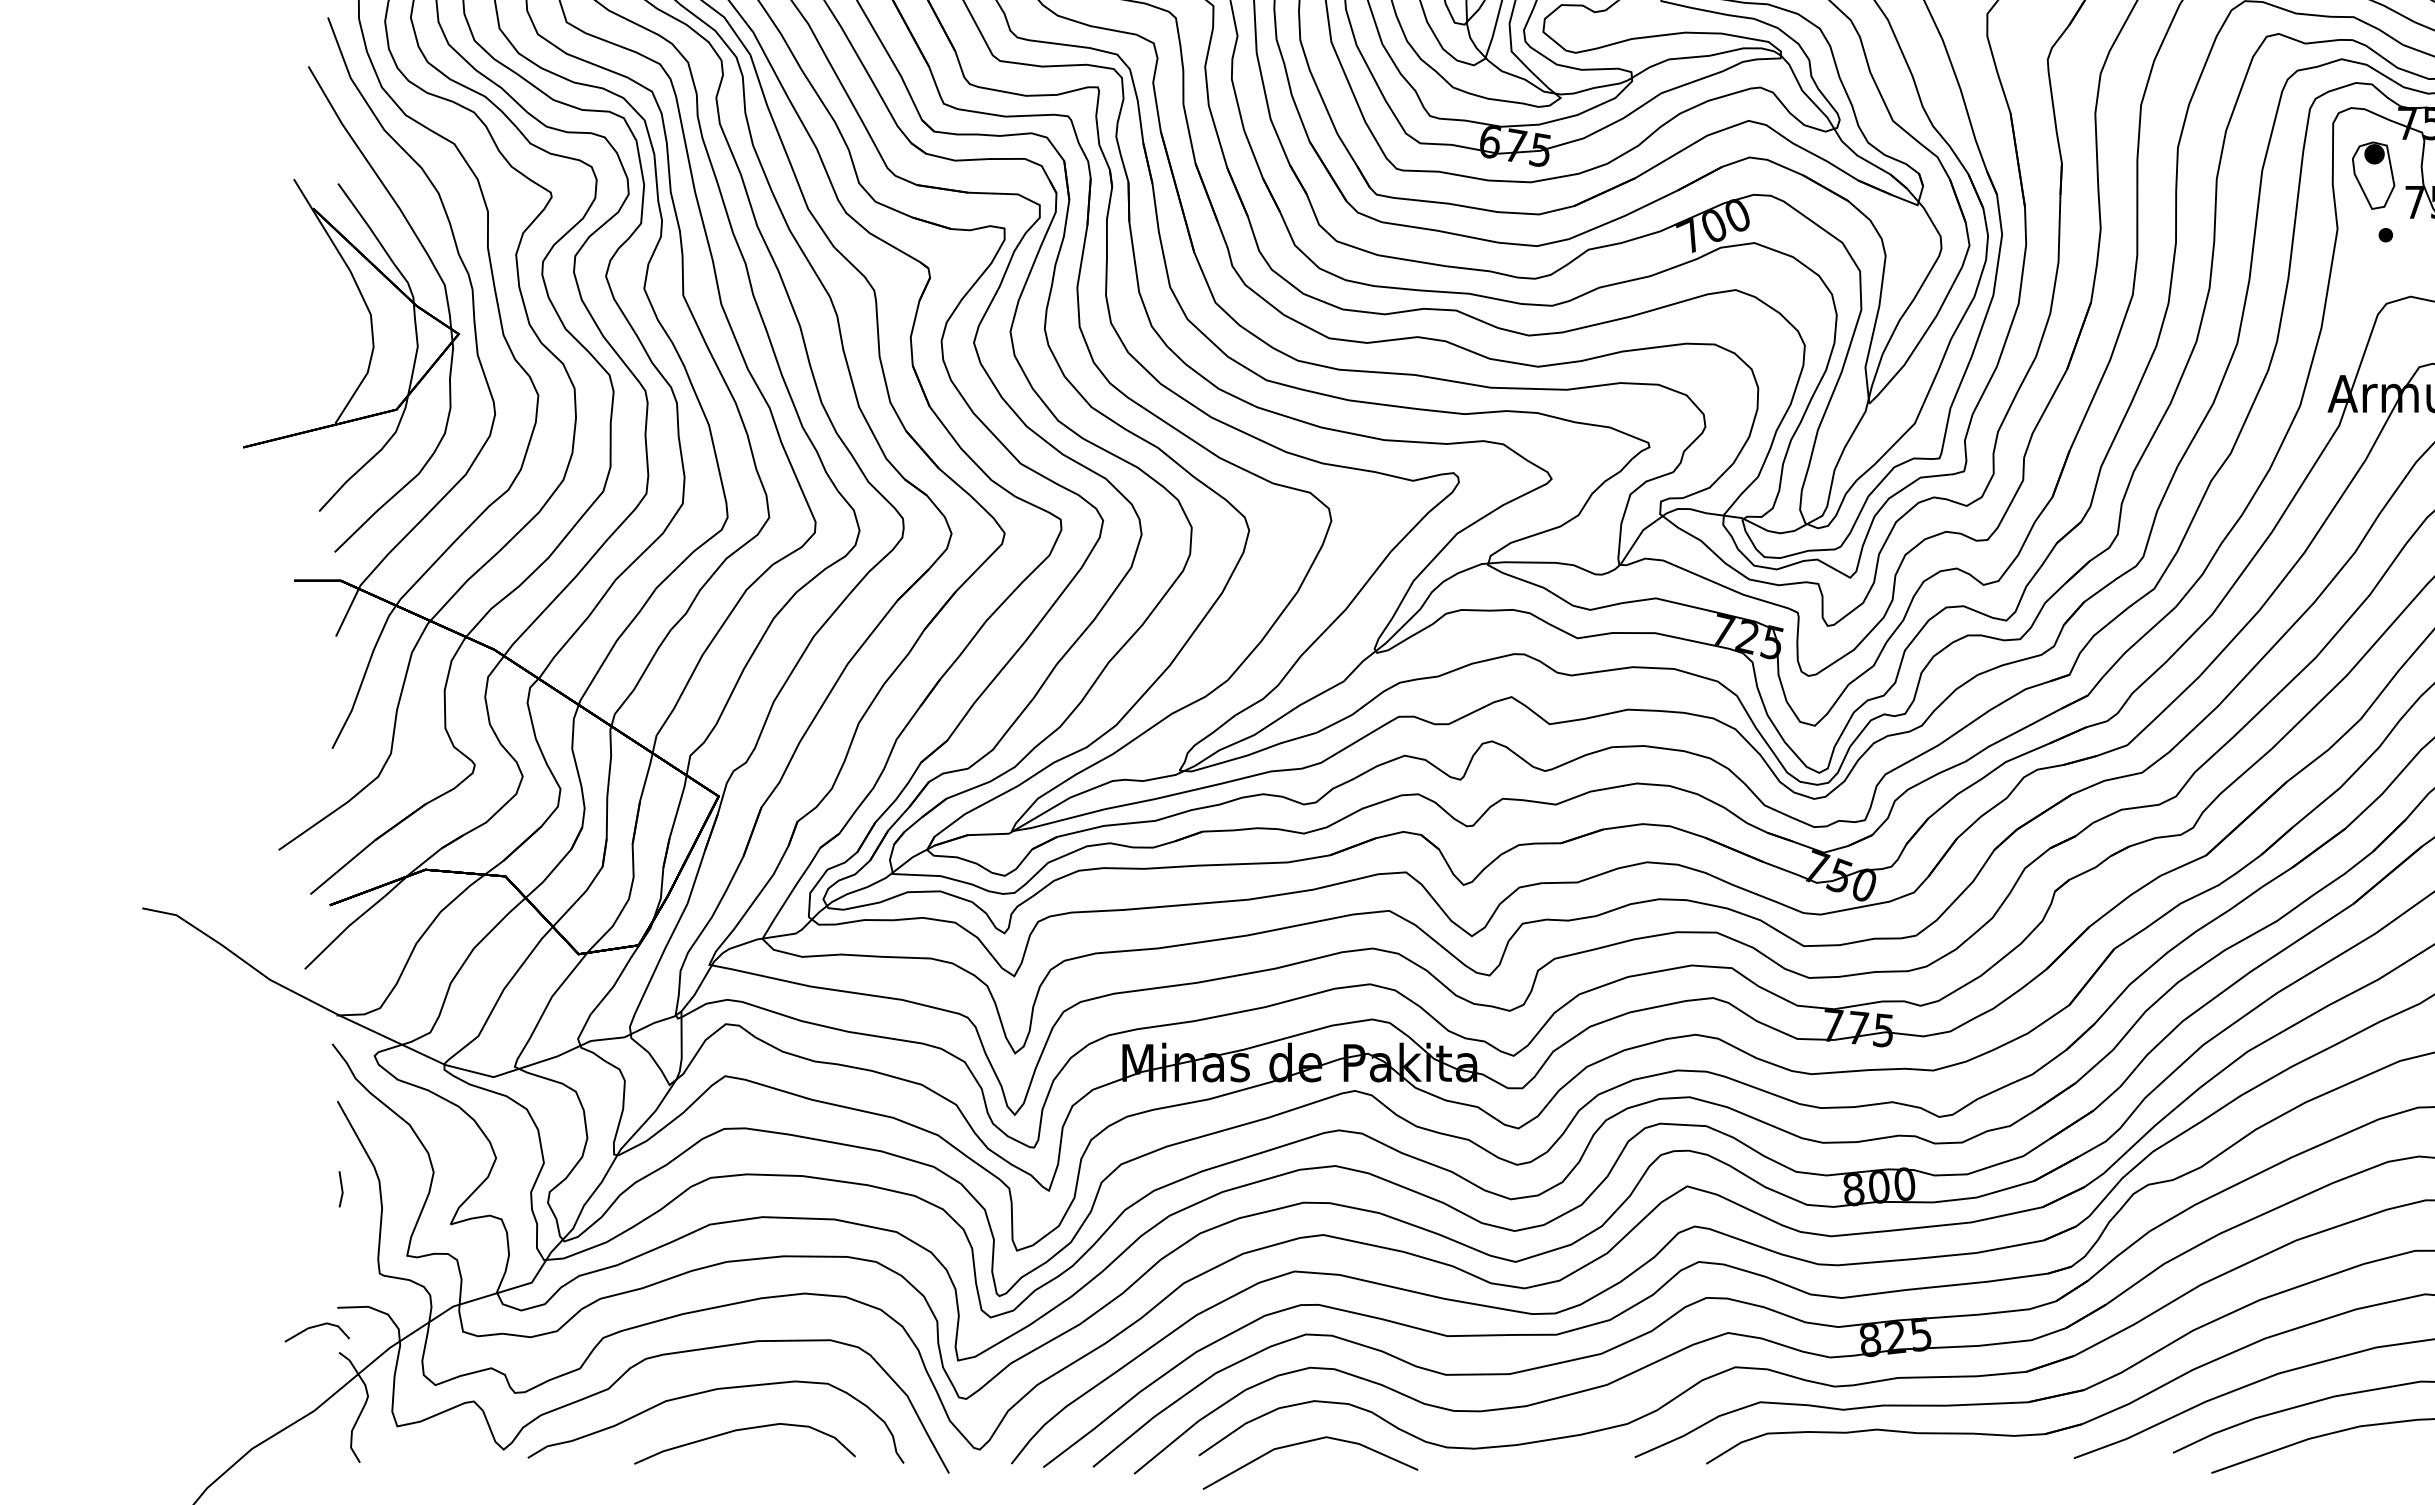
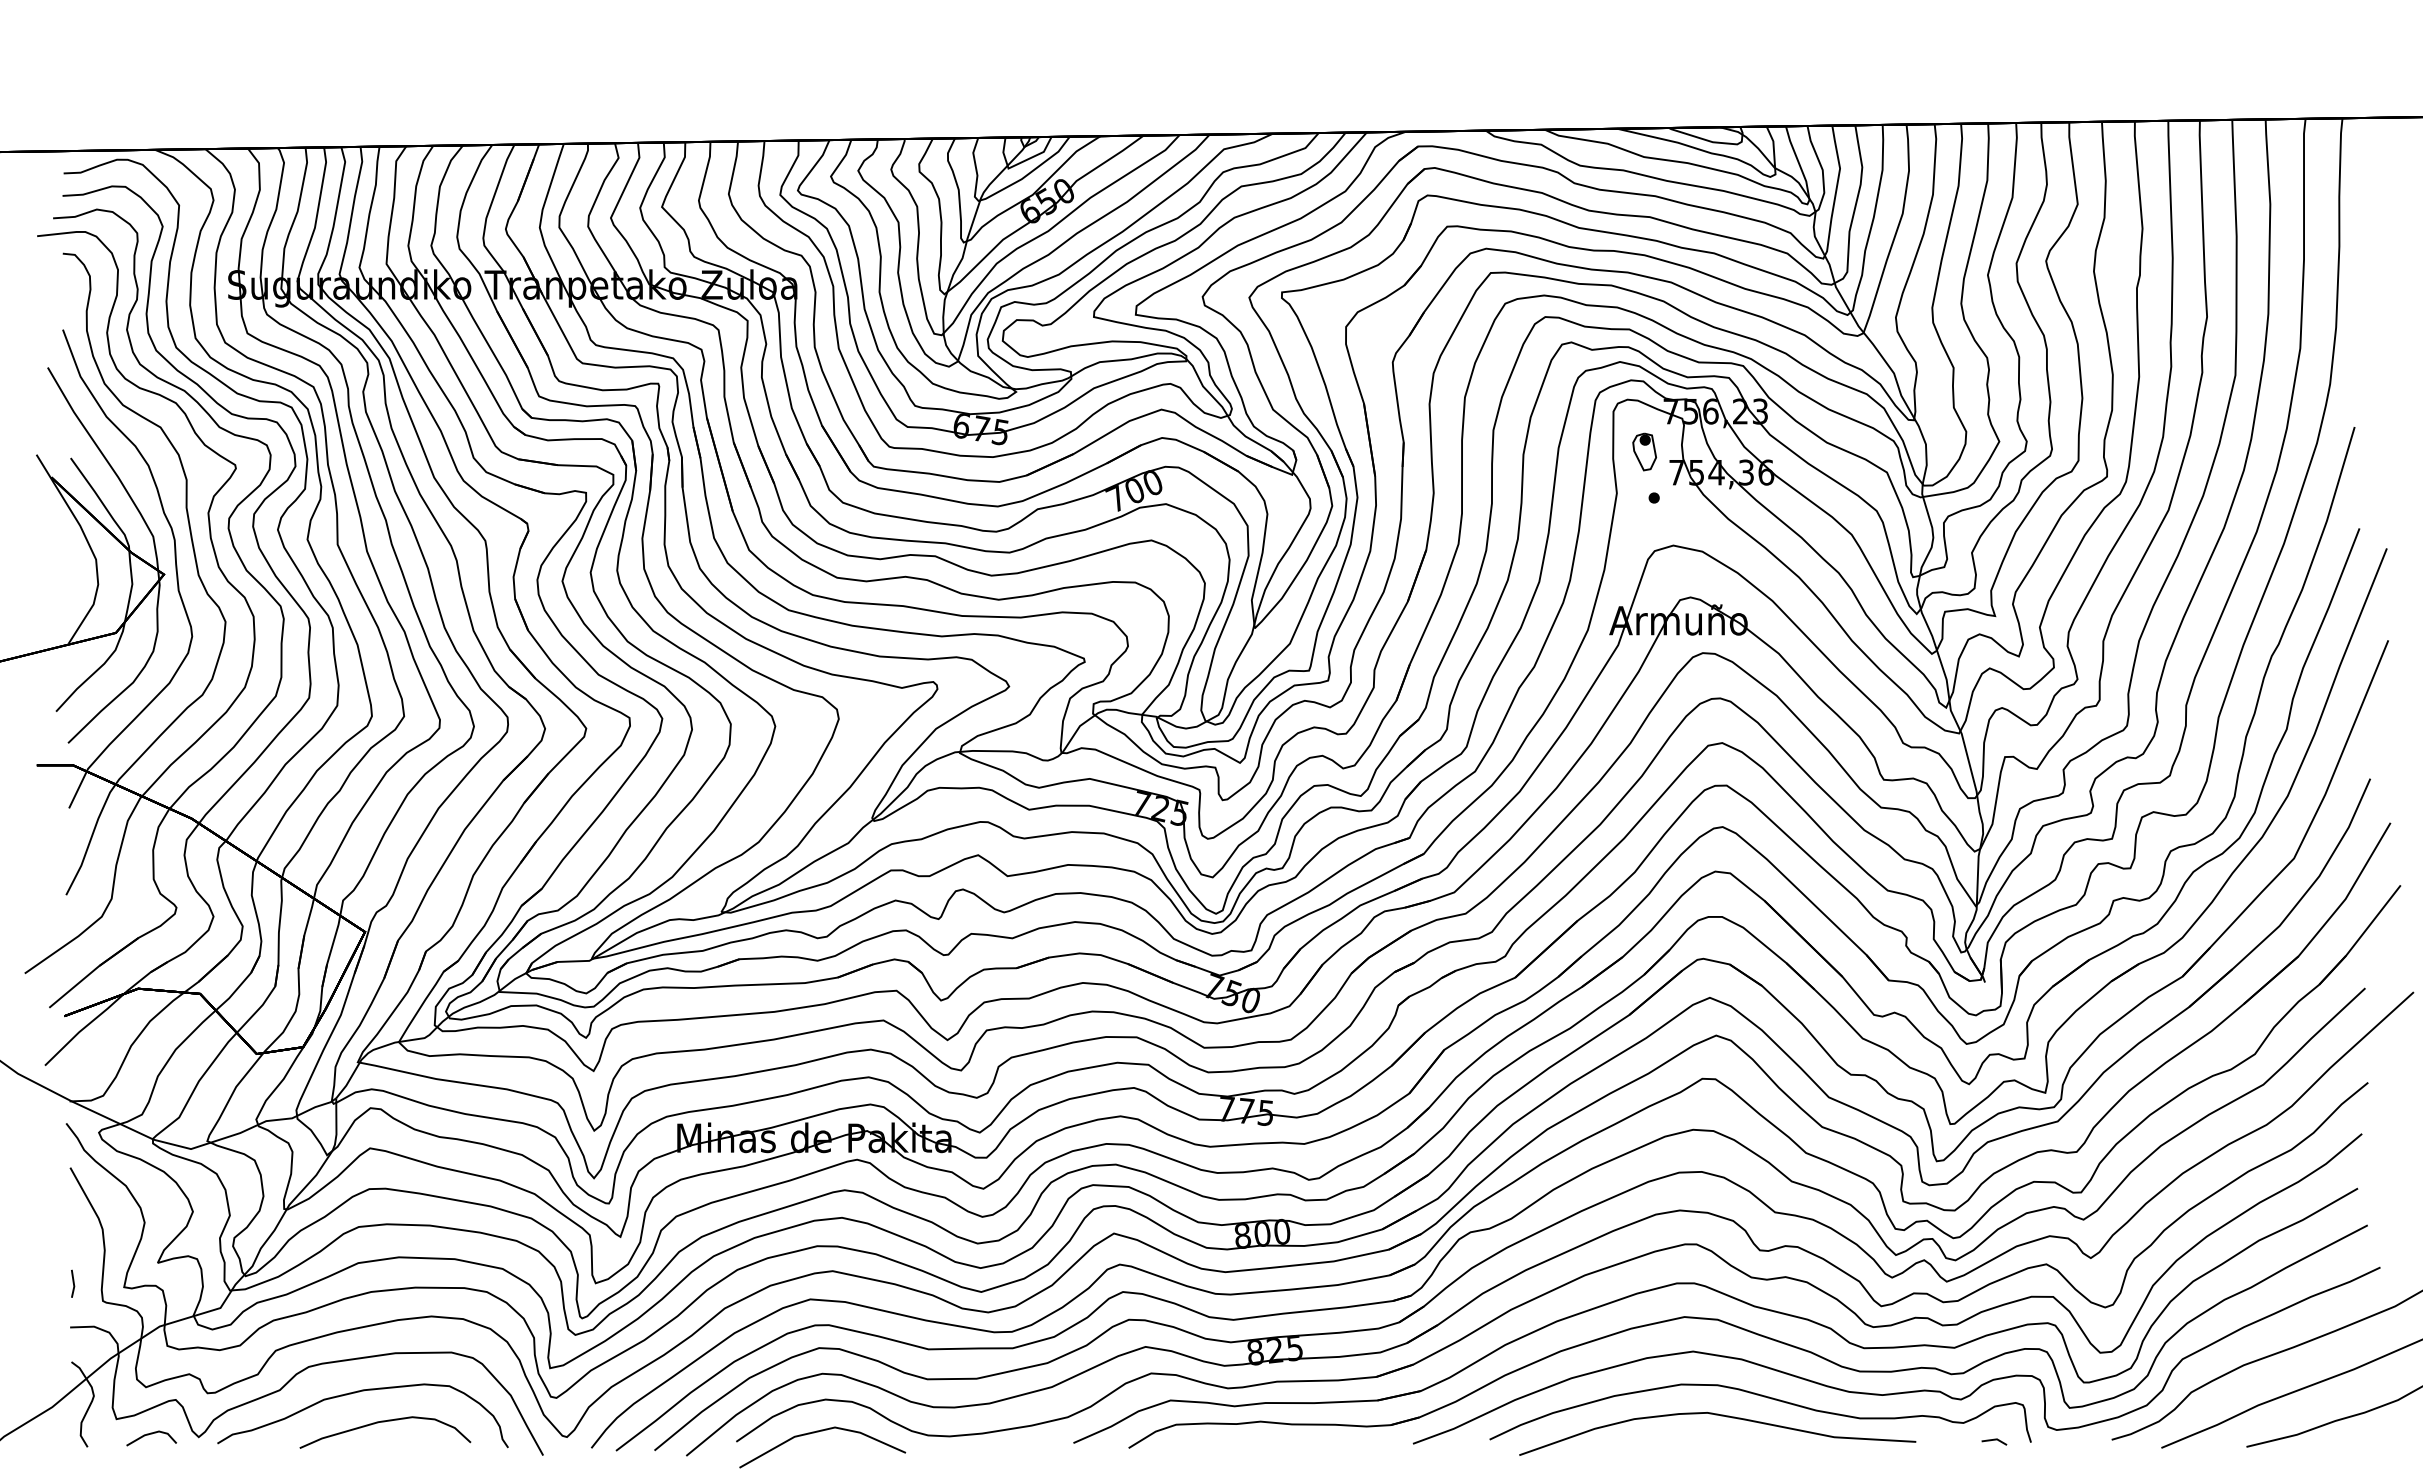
part: (2373, 175) -> (1644, 451), size x0.71
line: (341, 1188) -> (73, 1283), moved
line: (317, 1327) -> (151, 1434), moved

